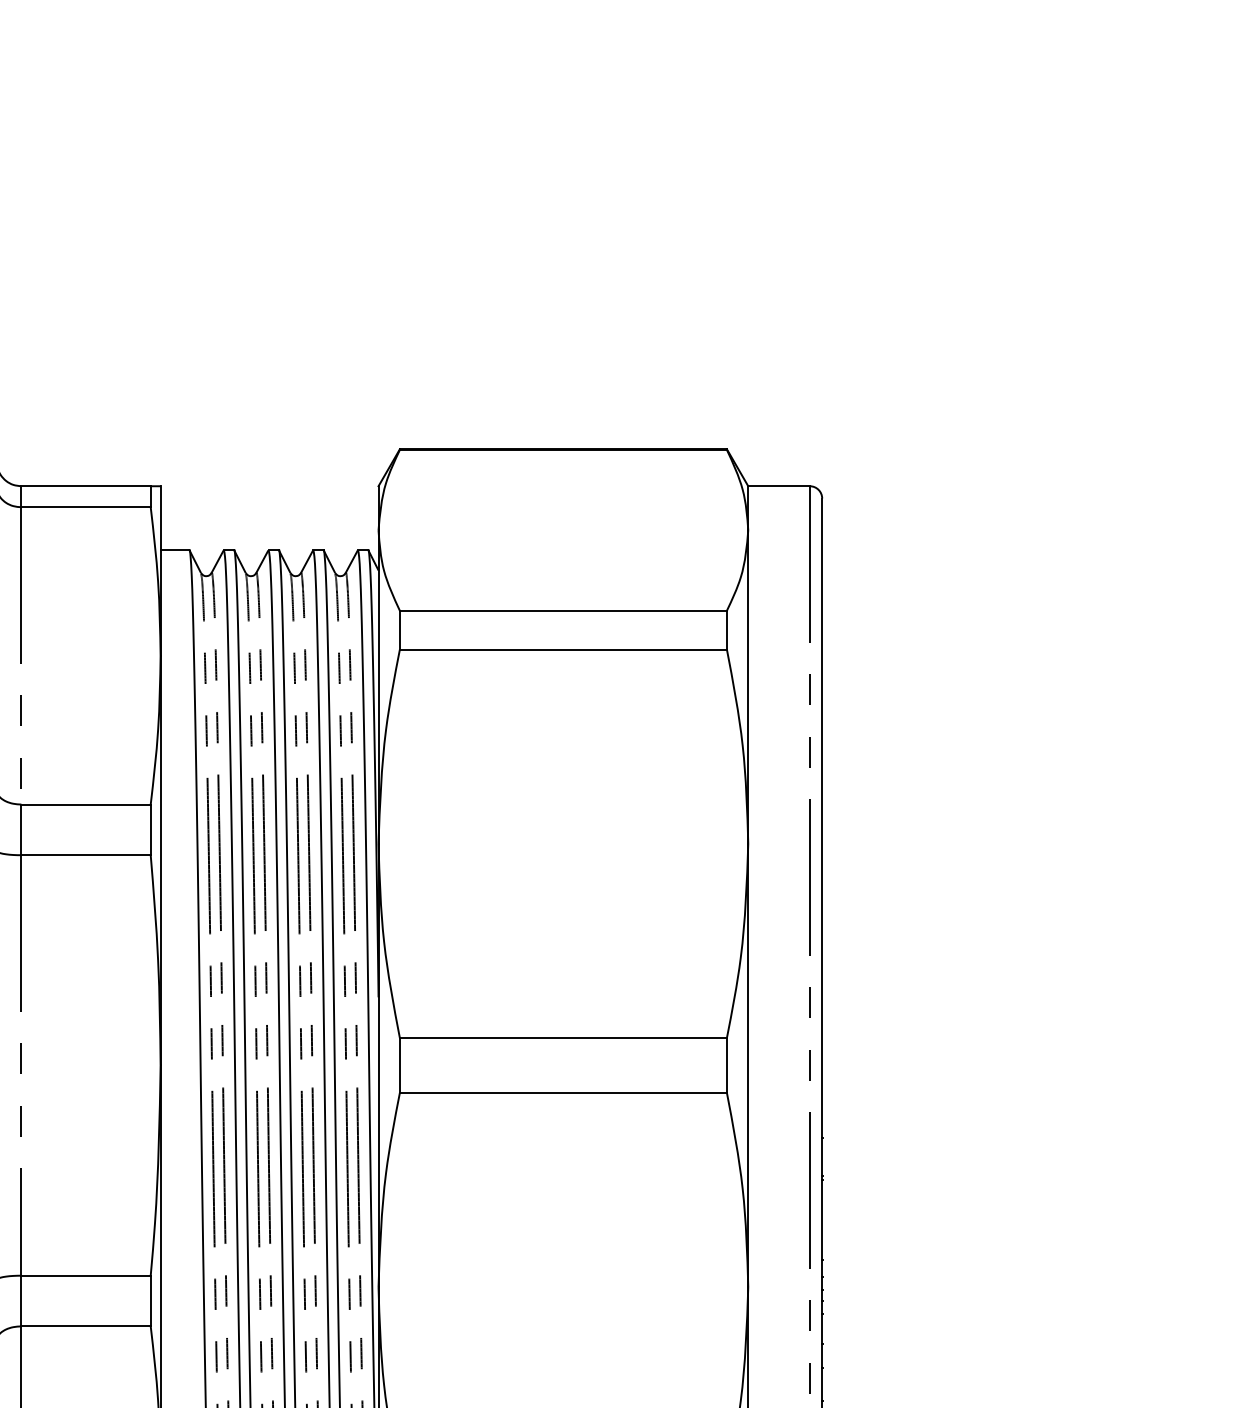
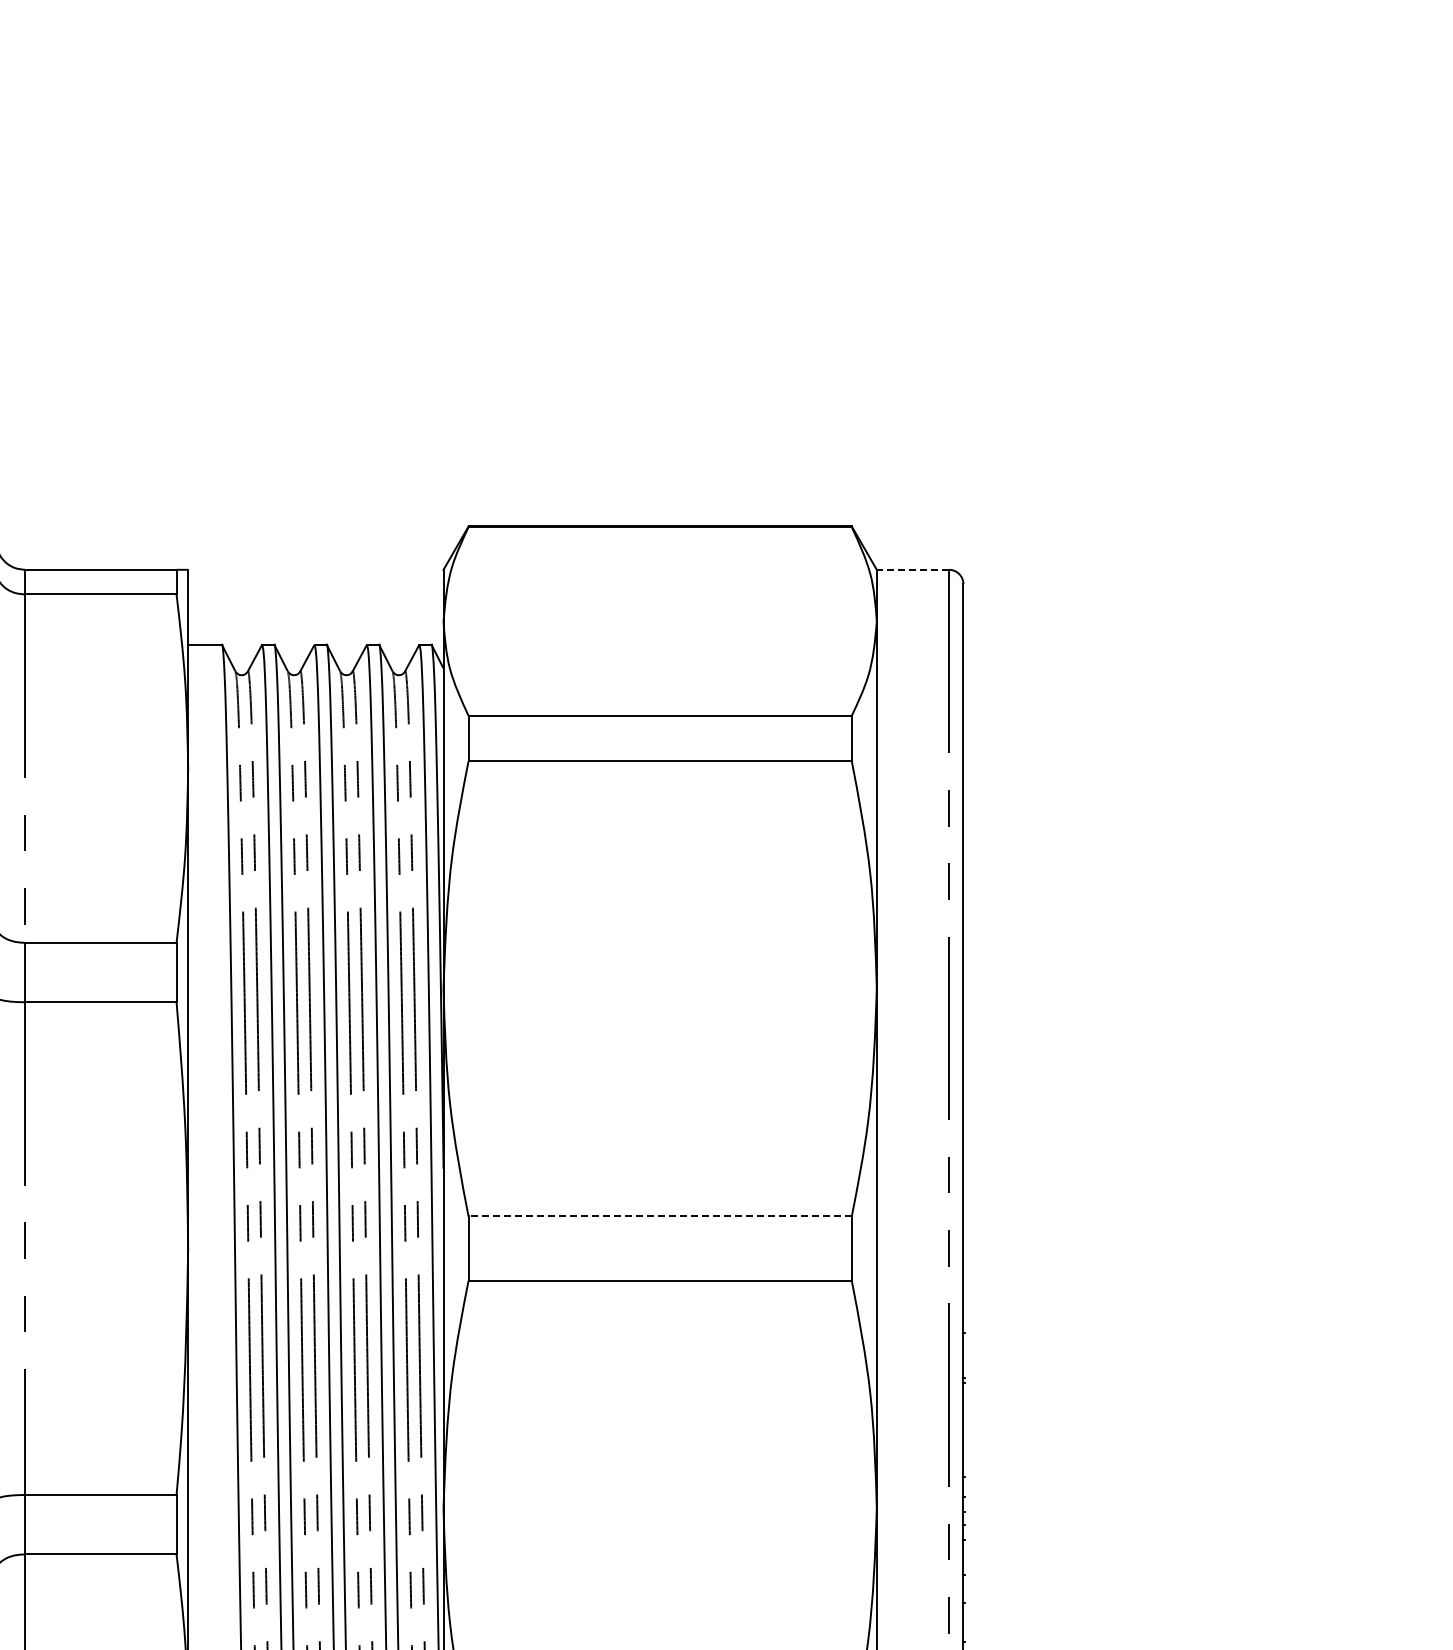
line: (778, 485) -> (912, 569), solid -> dashed
line: (563, 1038) -> (660, 1216), solid -> dashed

